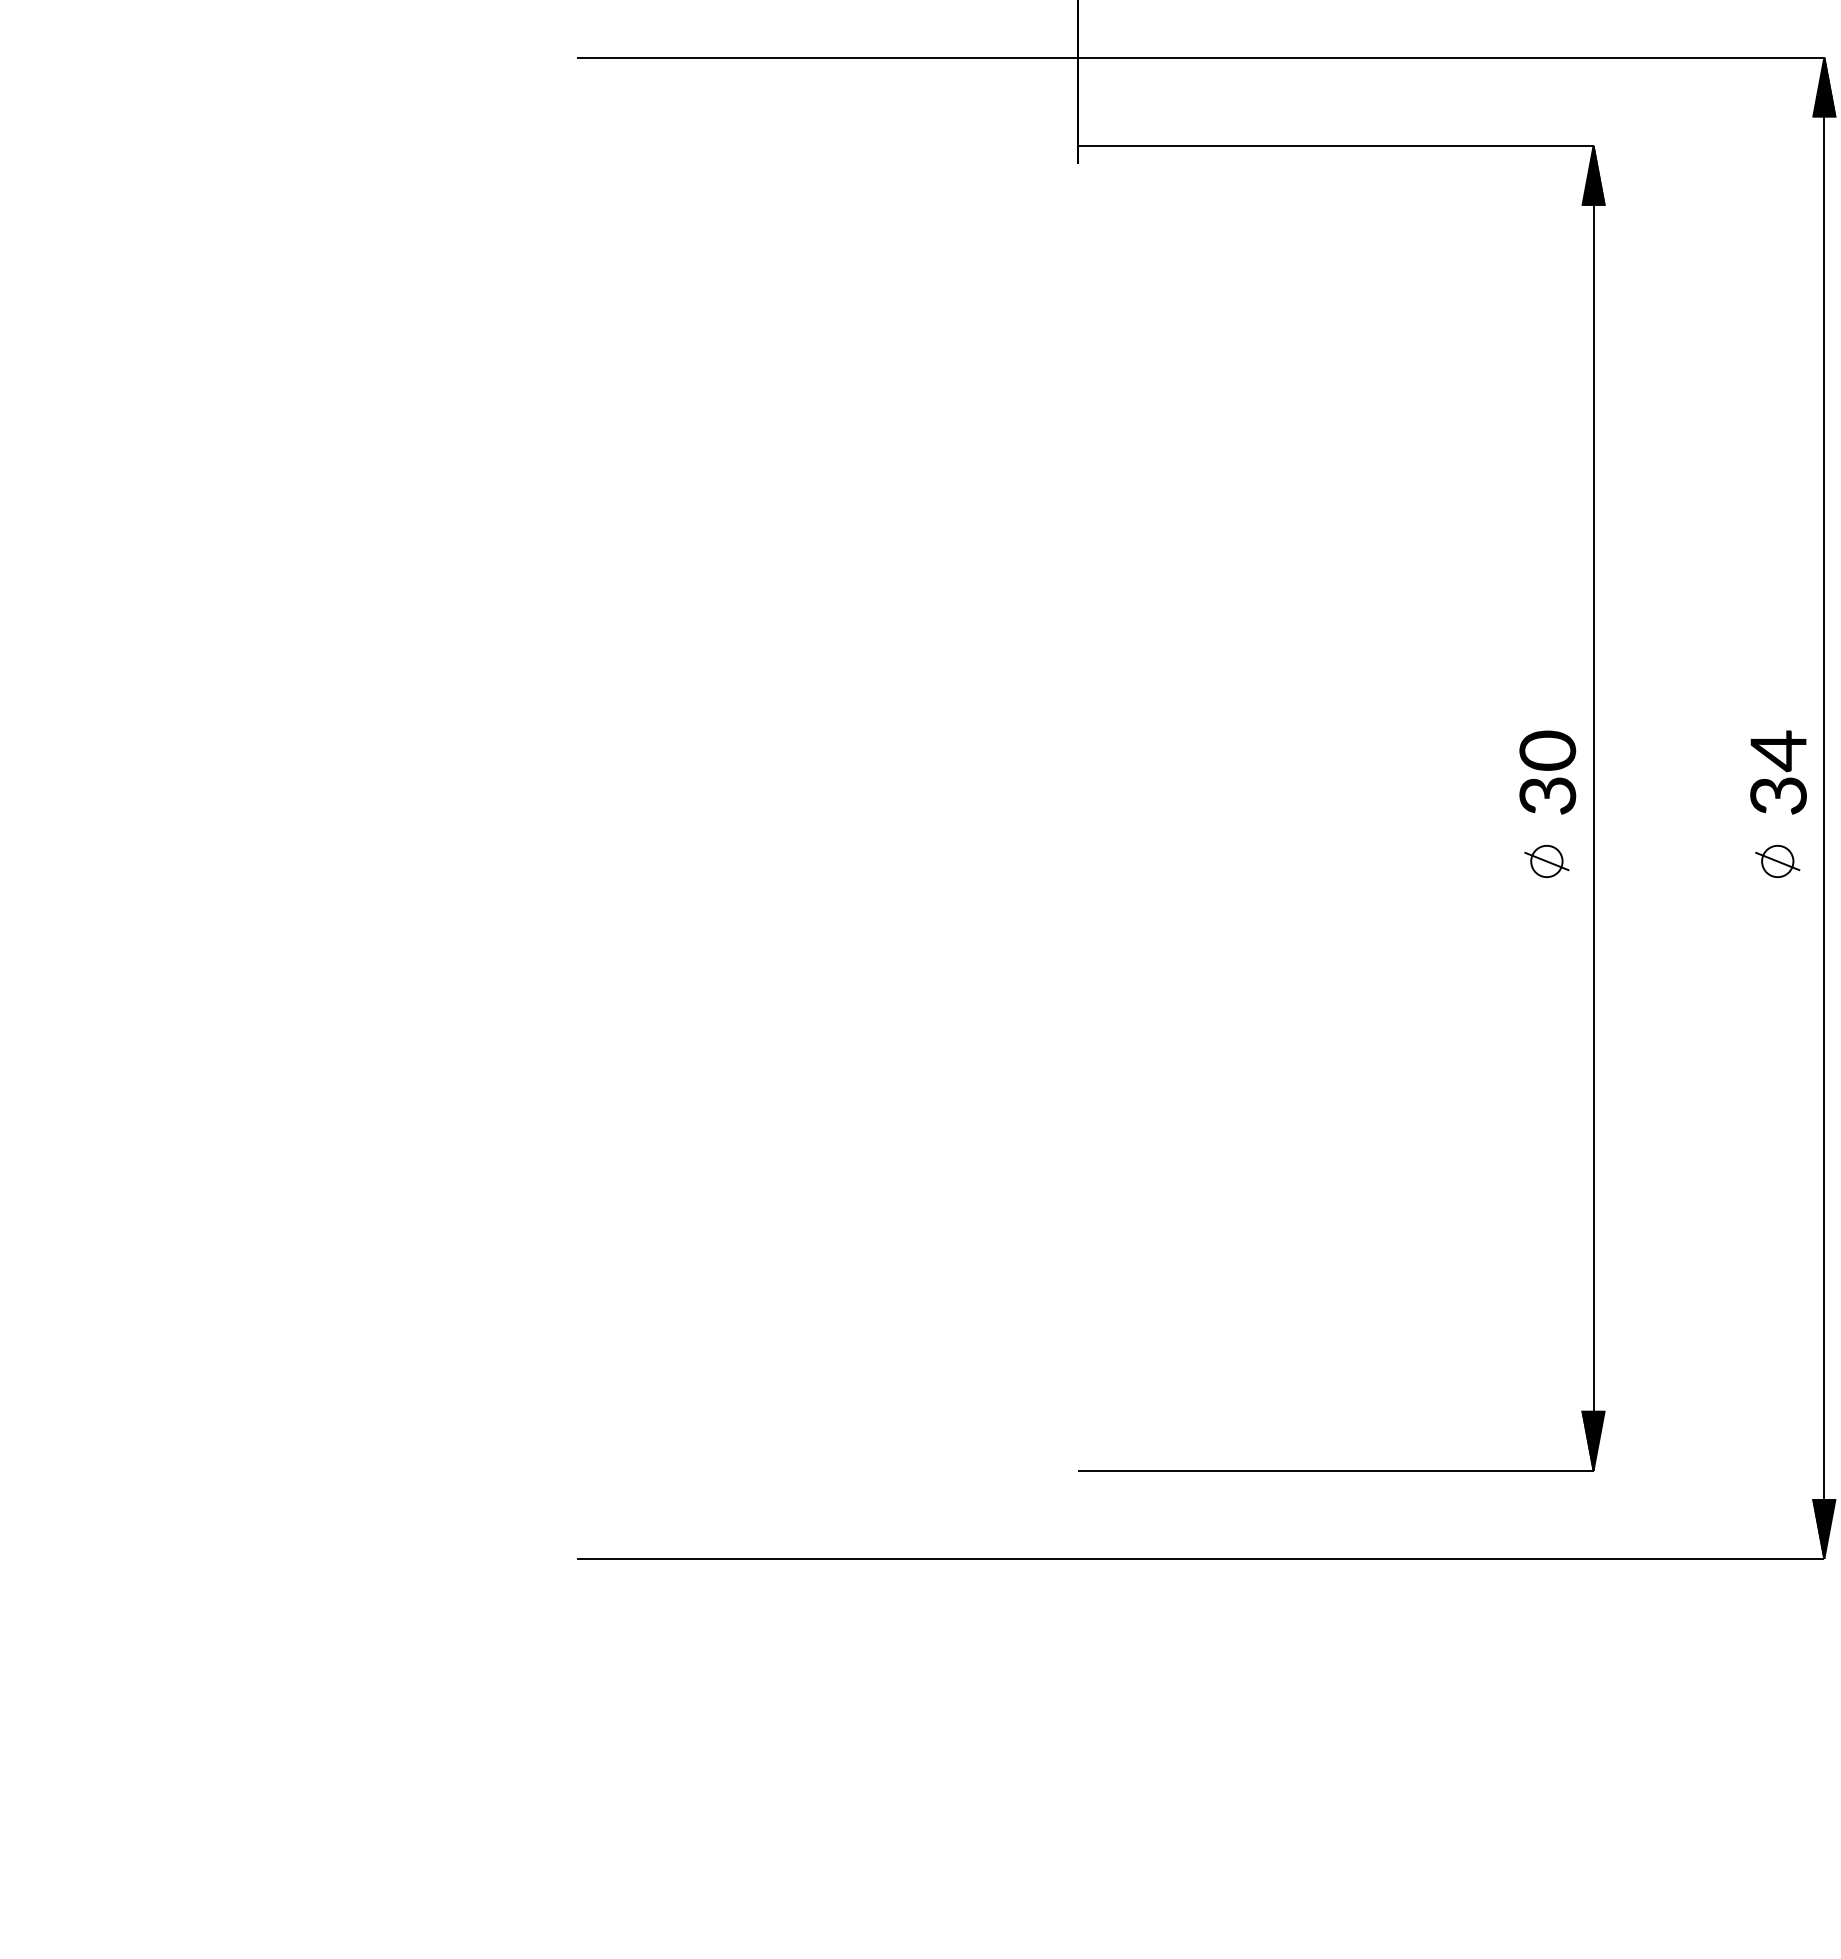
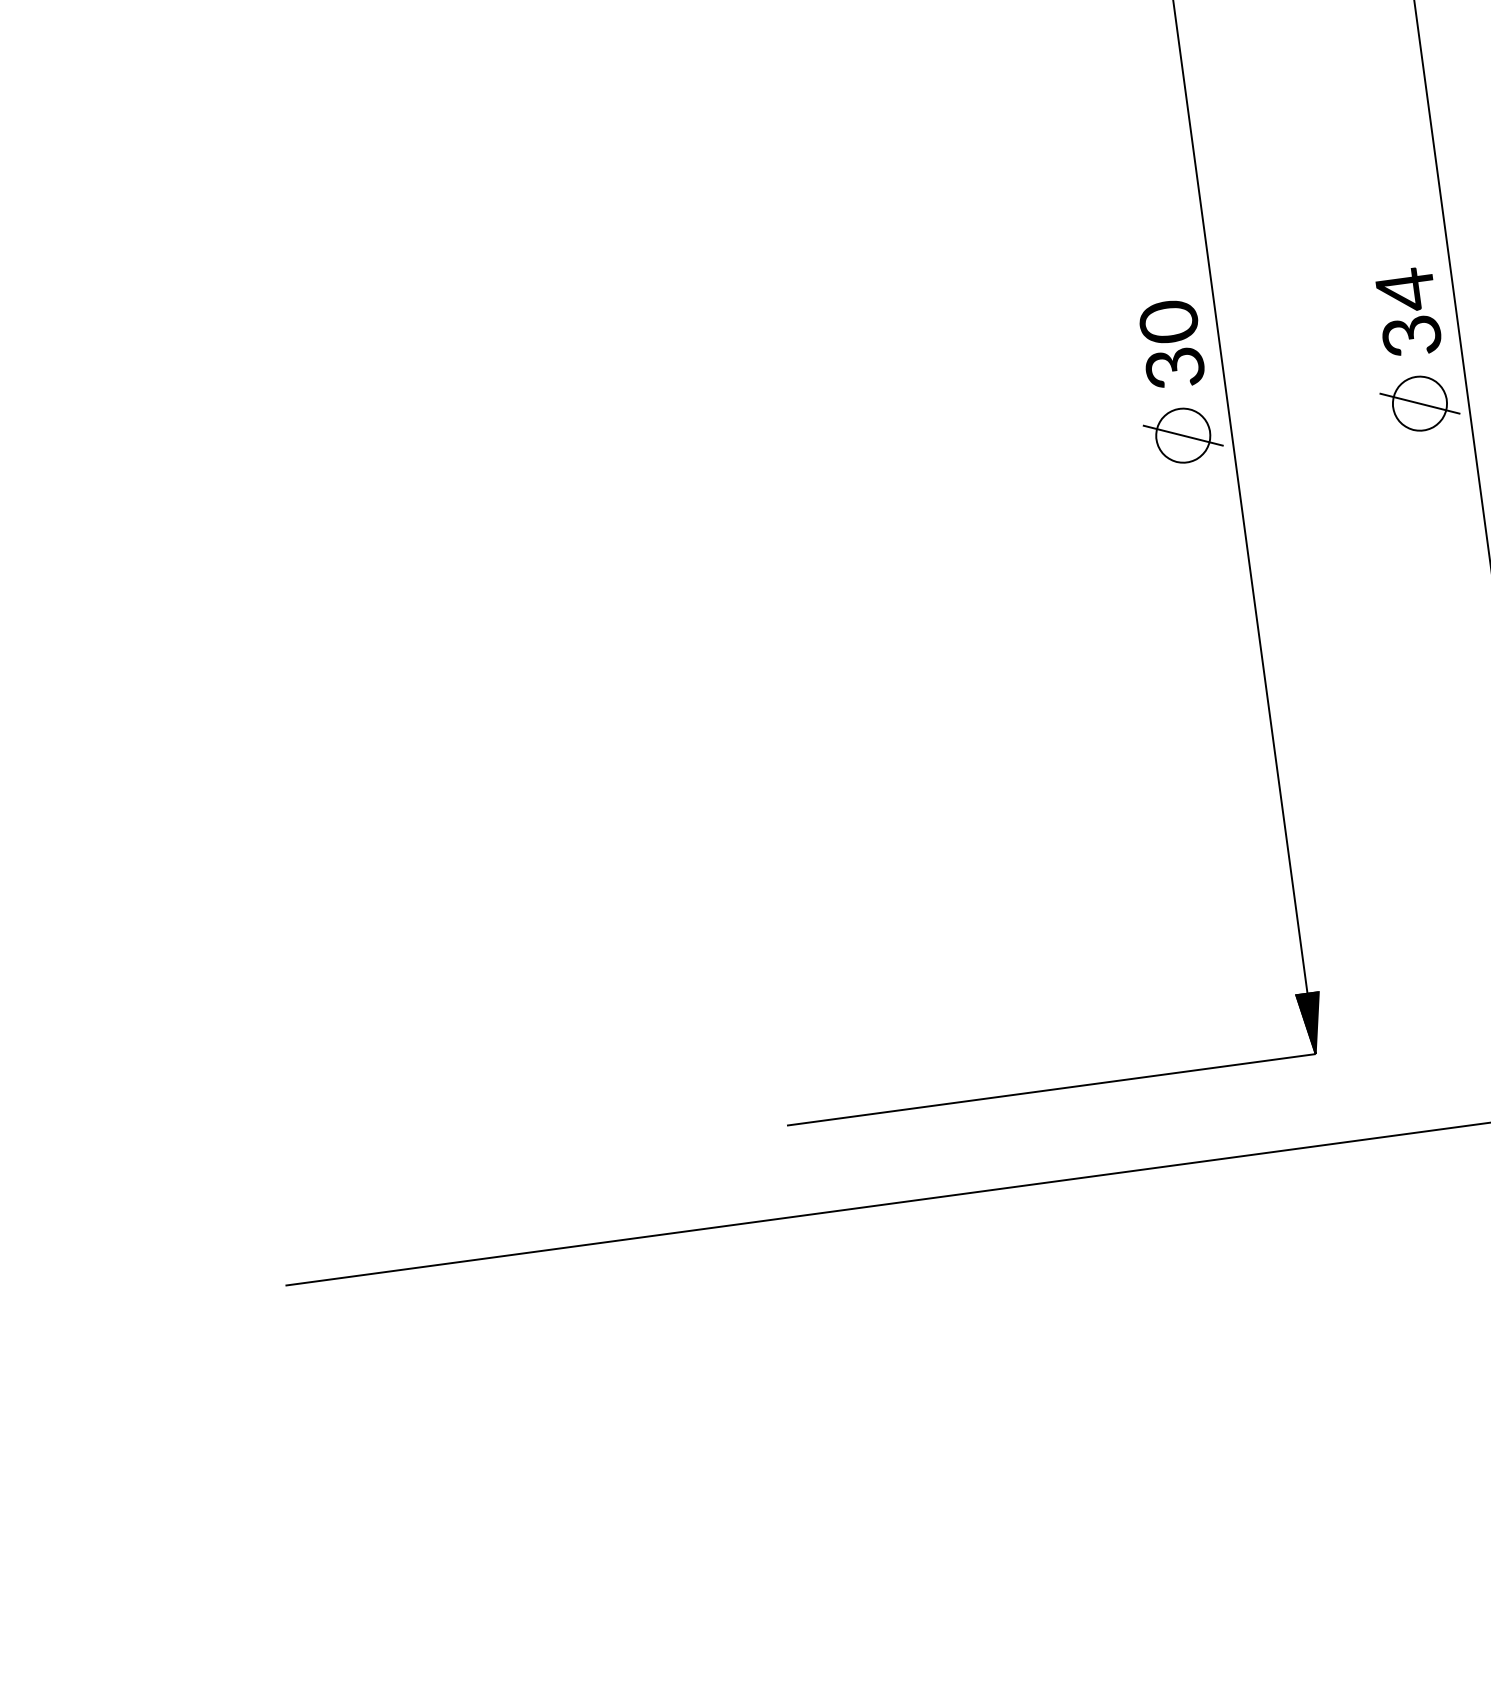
part: (1546, 861) -> (1182, 435), size x1.67
part: (1777, 861) -> (1419, 403), size x1.67

